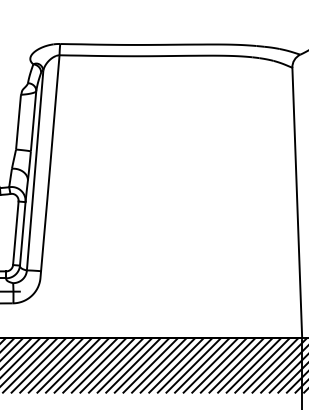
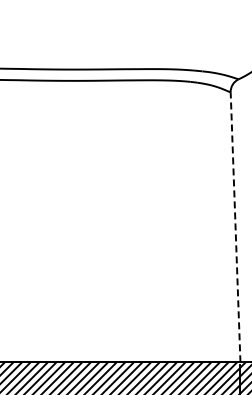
line: (297, 202) -> (235, 227), solid -> dashed

